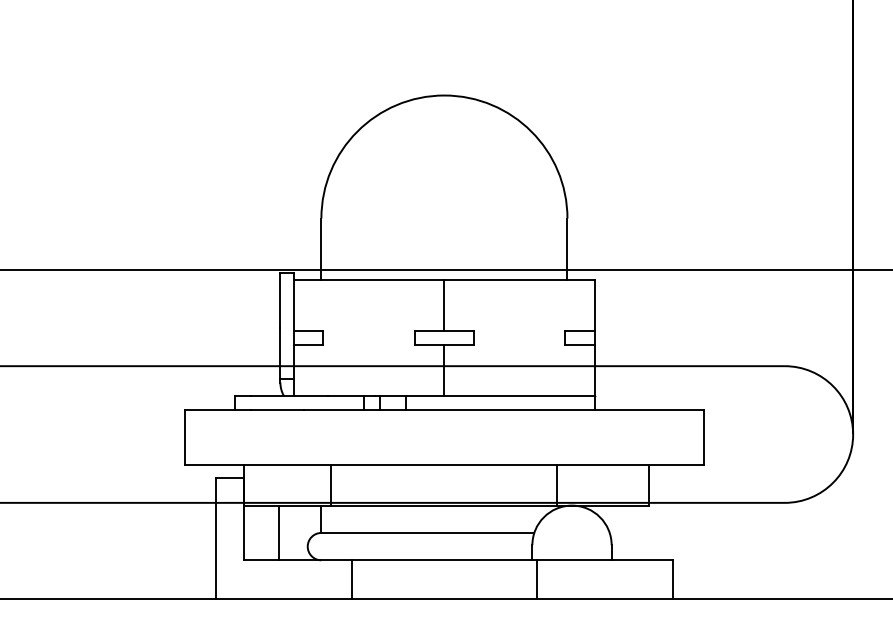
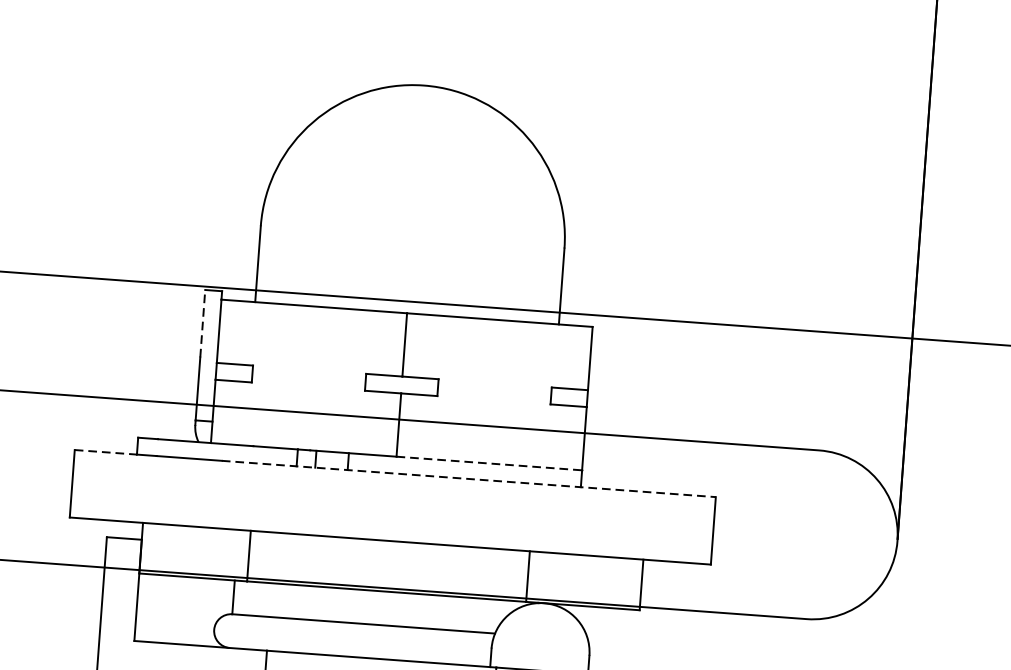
line: (280, 300) -> (202, 323), solid -> dashed
line: (520, 396) -> (490, 463), solid -> dashed
line: (210, 409) -> (106, 451), solid -> dashed
line: (504, 409) -> (469, 478), solid -> dashed
line: (279, 532) -> (180, 609), removed

